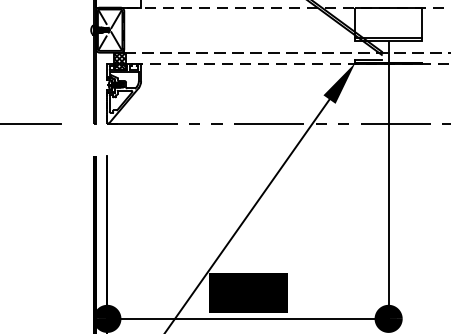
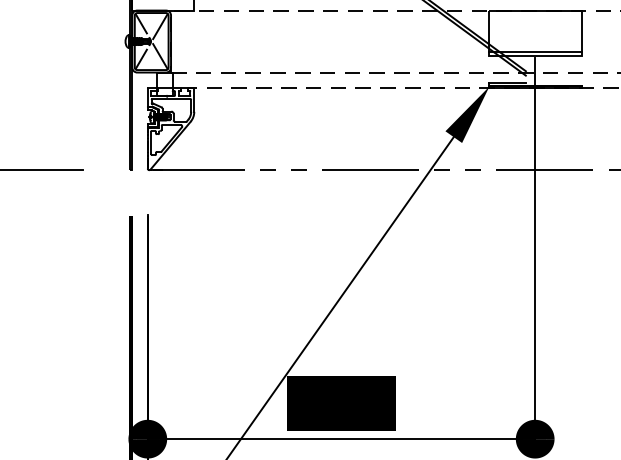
hatch: (119, 60) -> (164, 83), removed

